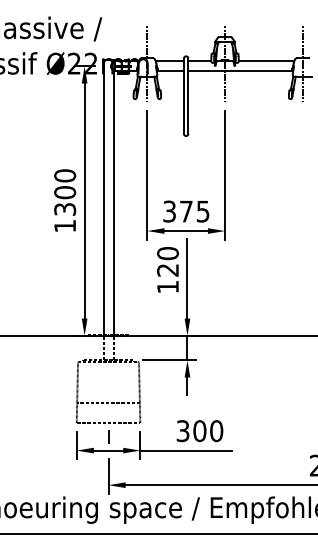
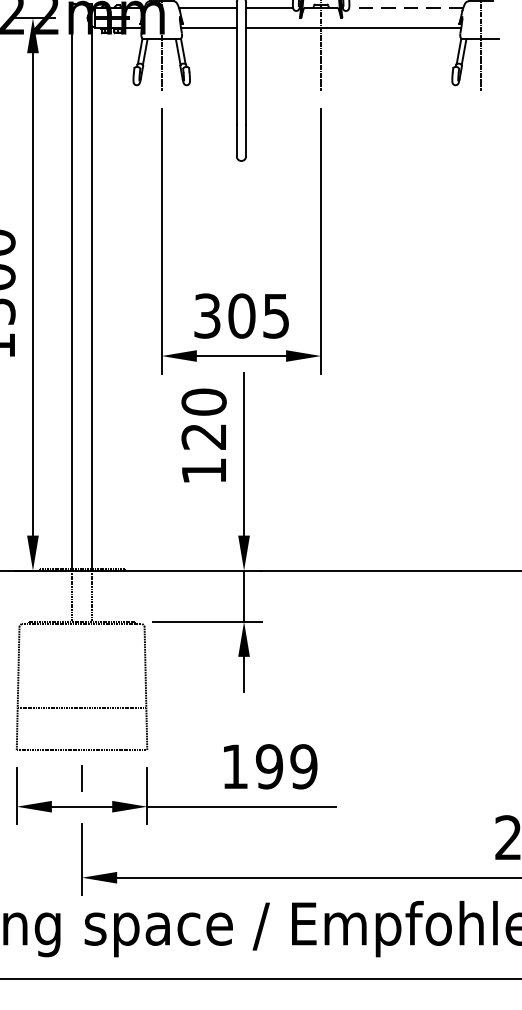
line: (266, 61) -> (406, 7), solid -> dashed
text: (185, 211) -> (240, 315), 375 -> 305
text: (199, 431) -> (268, 767), 300 -> 199

